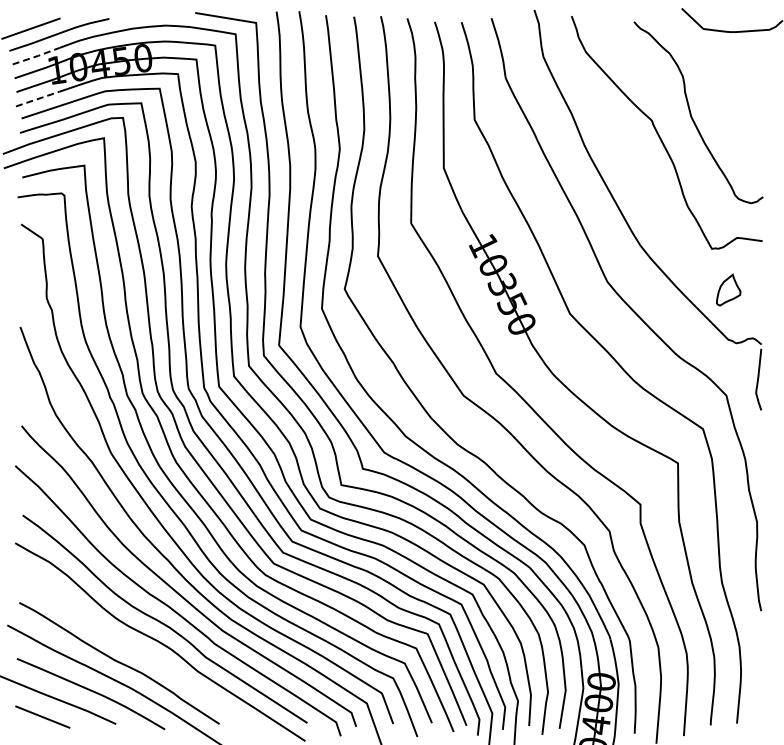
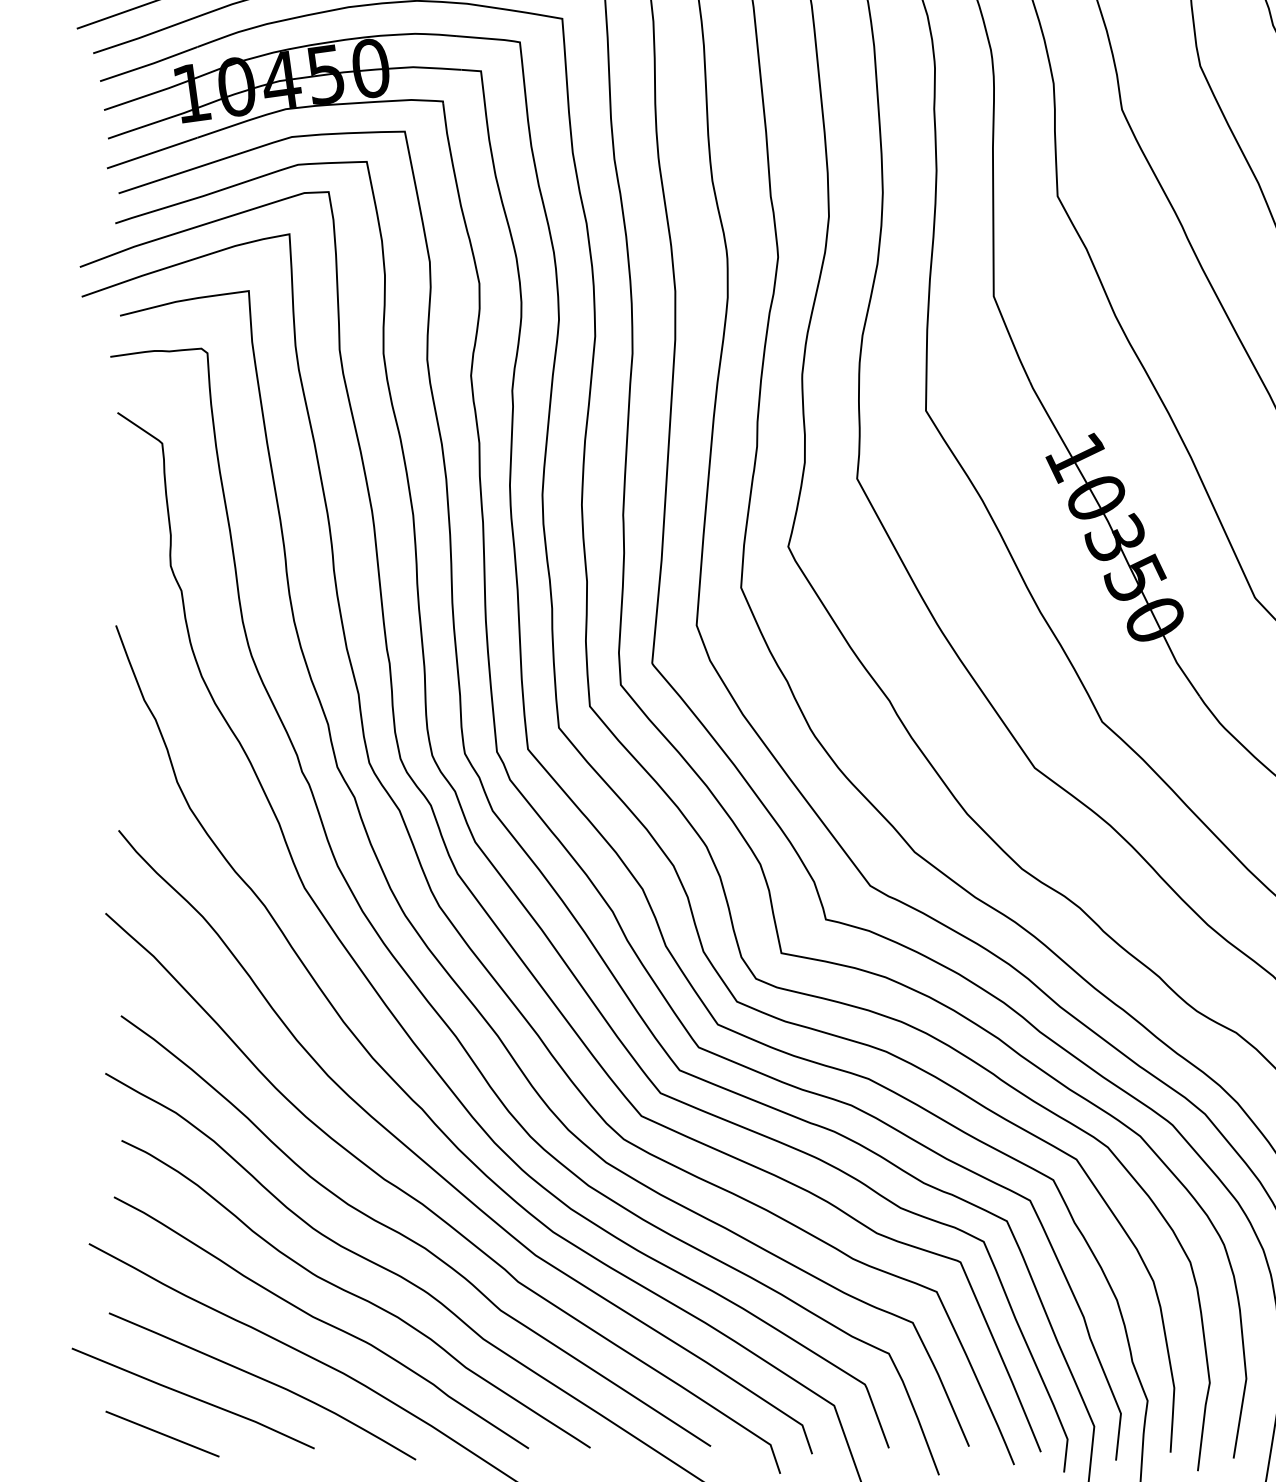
line: (36, 56) -> (149, 64), dashed -> solid
line: (38, 98) -> (153, 151), dashed -> solid
curve: (135, 649) -> (354, 1293), added

